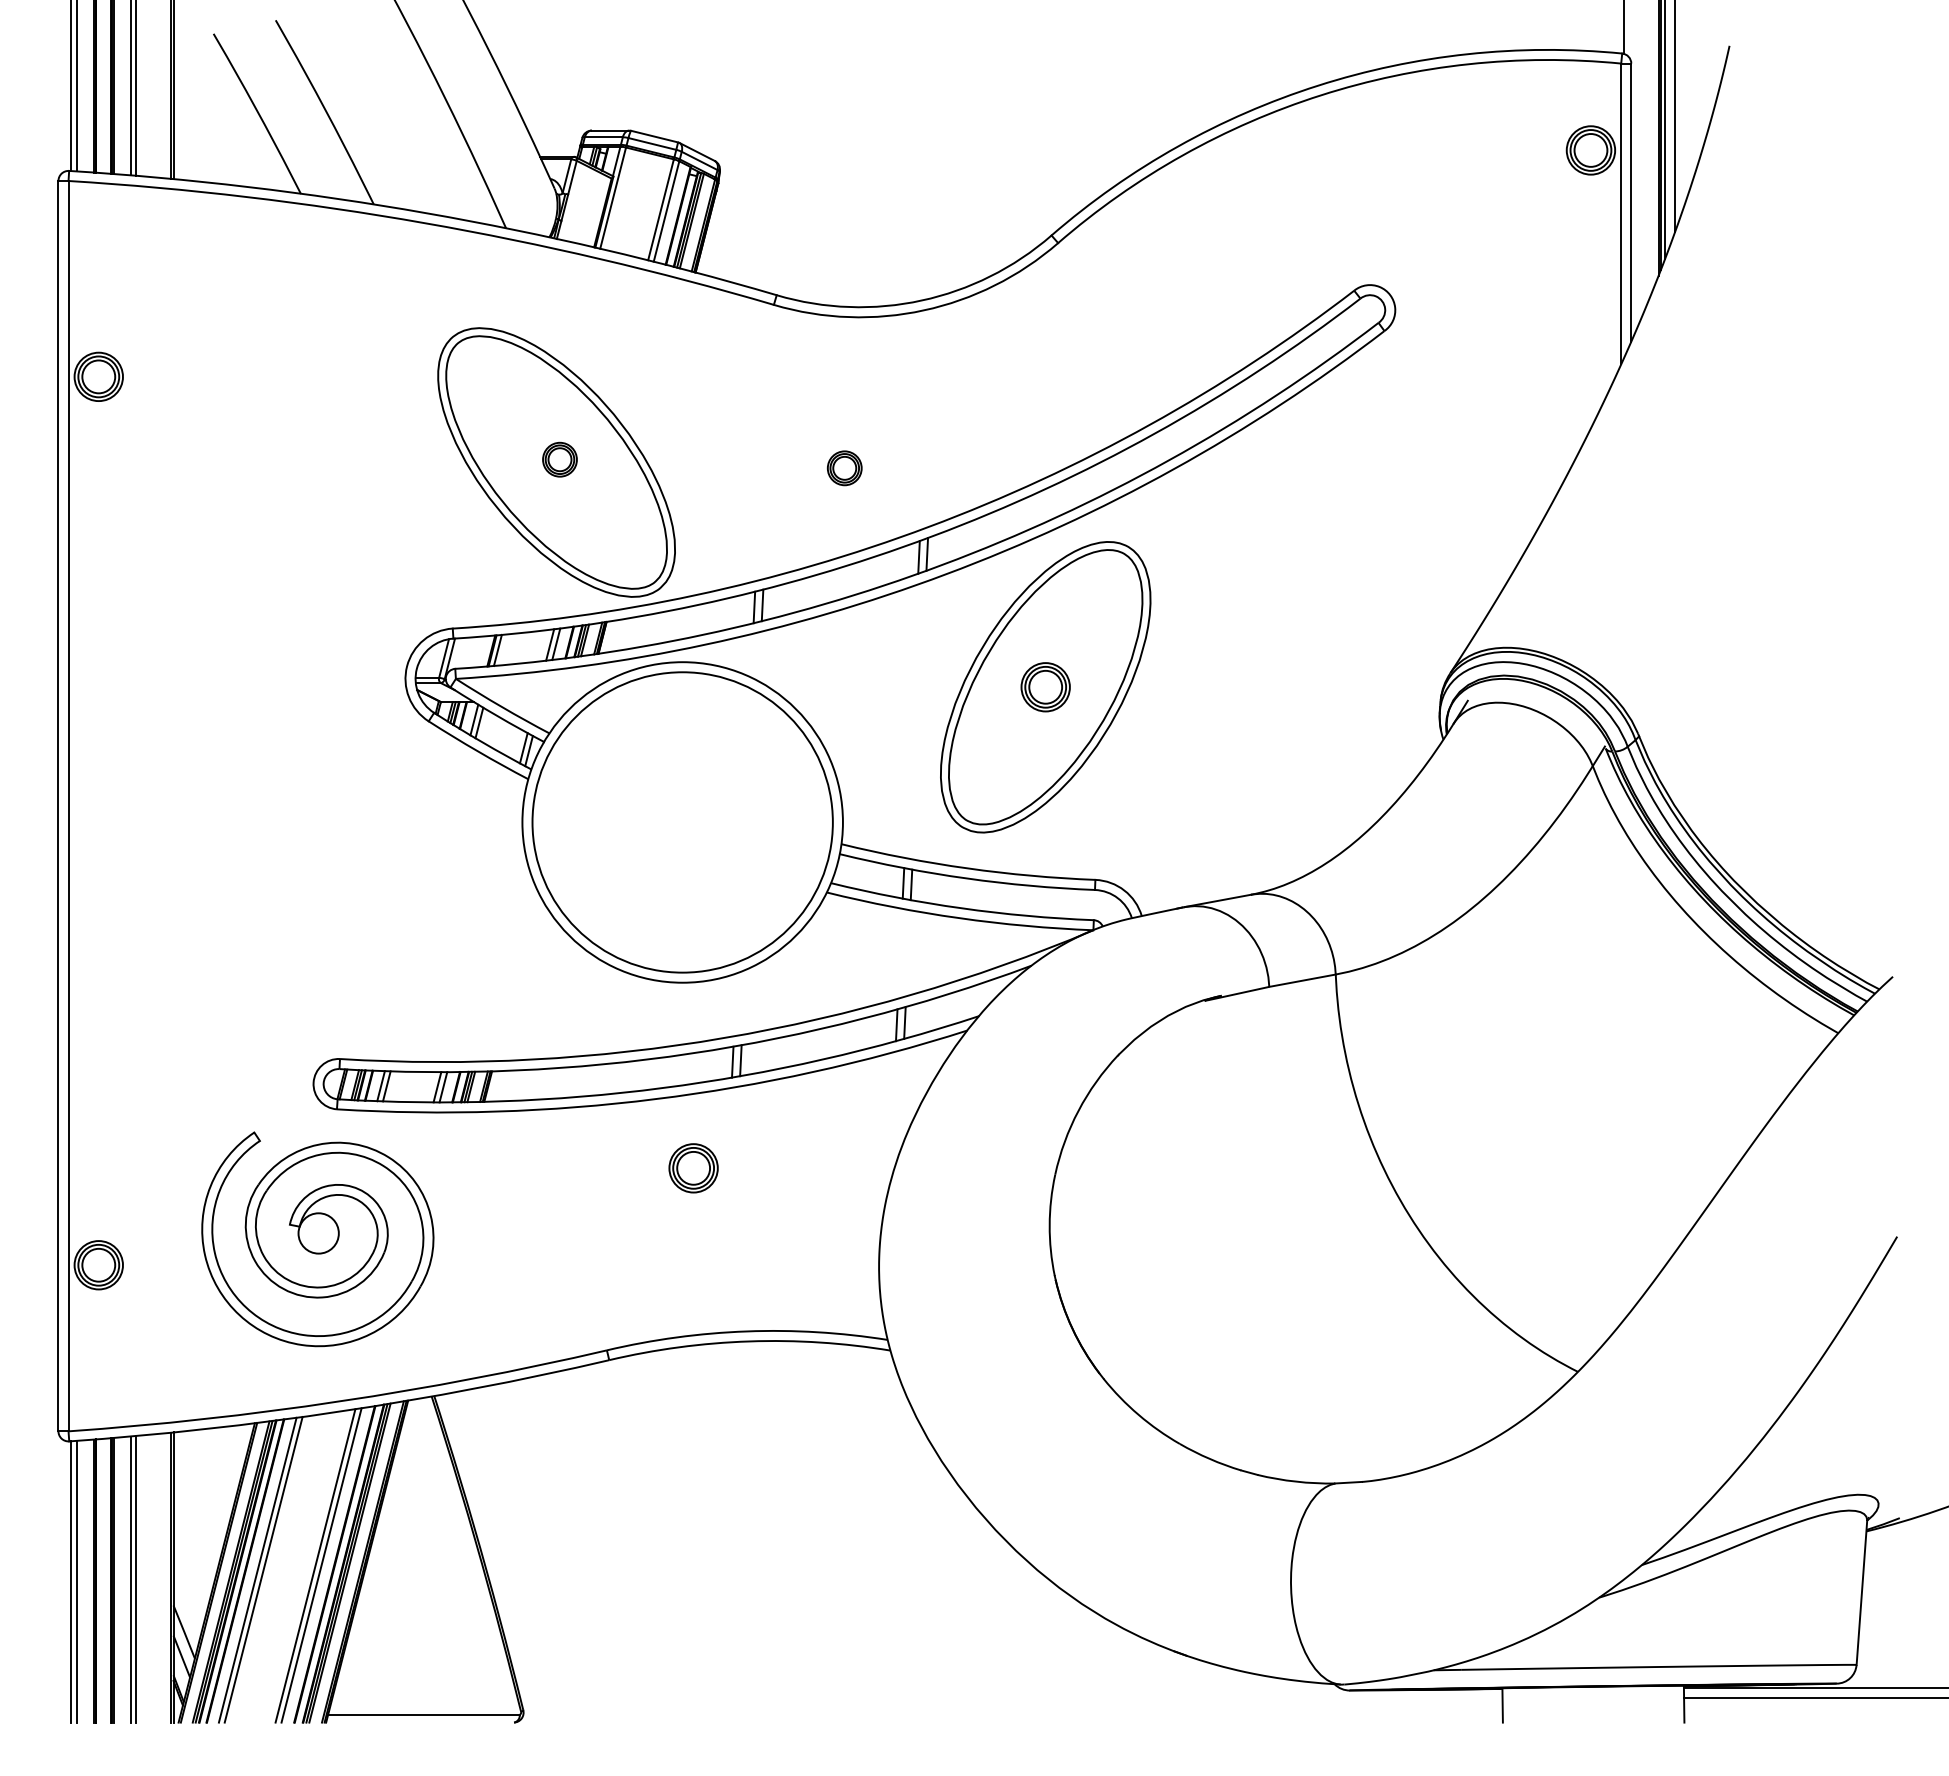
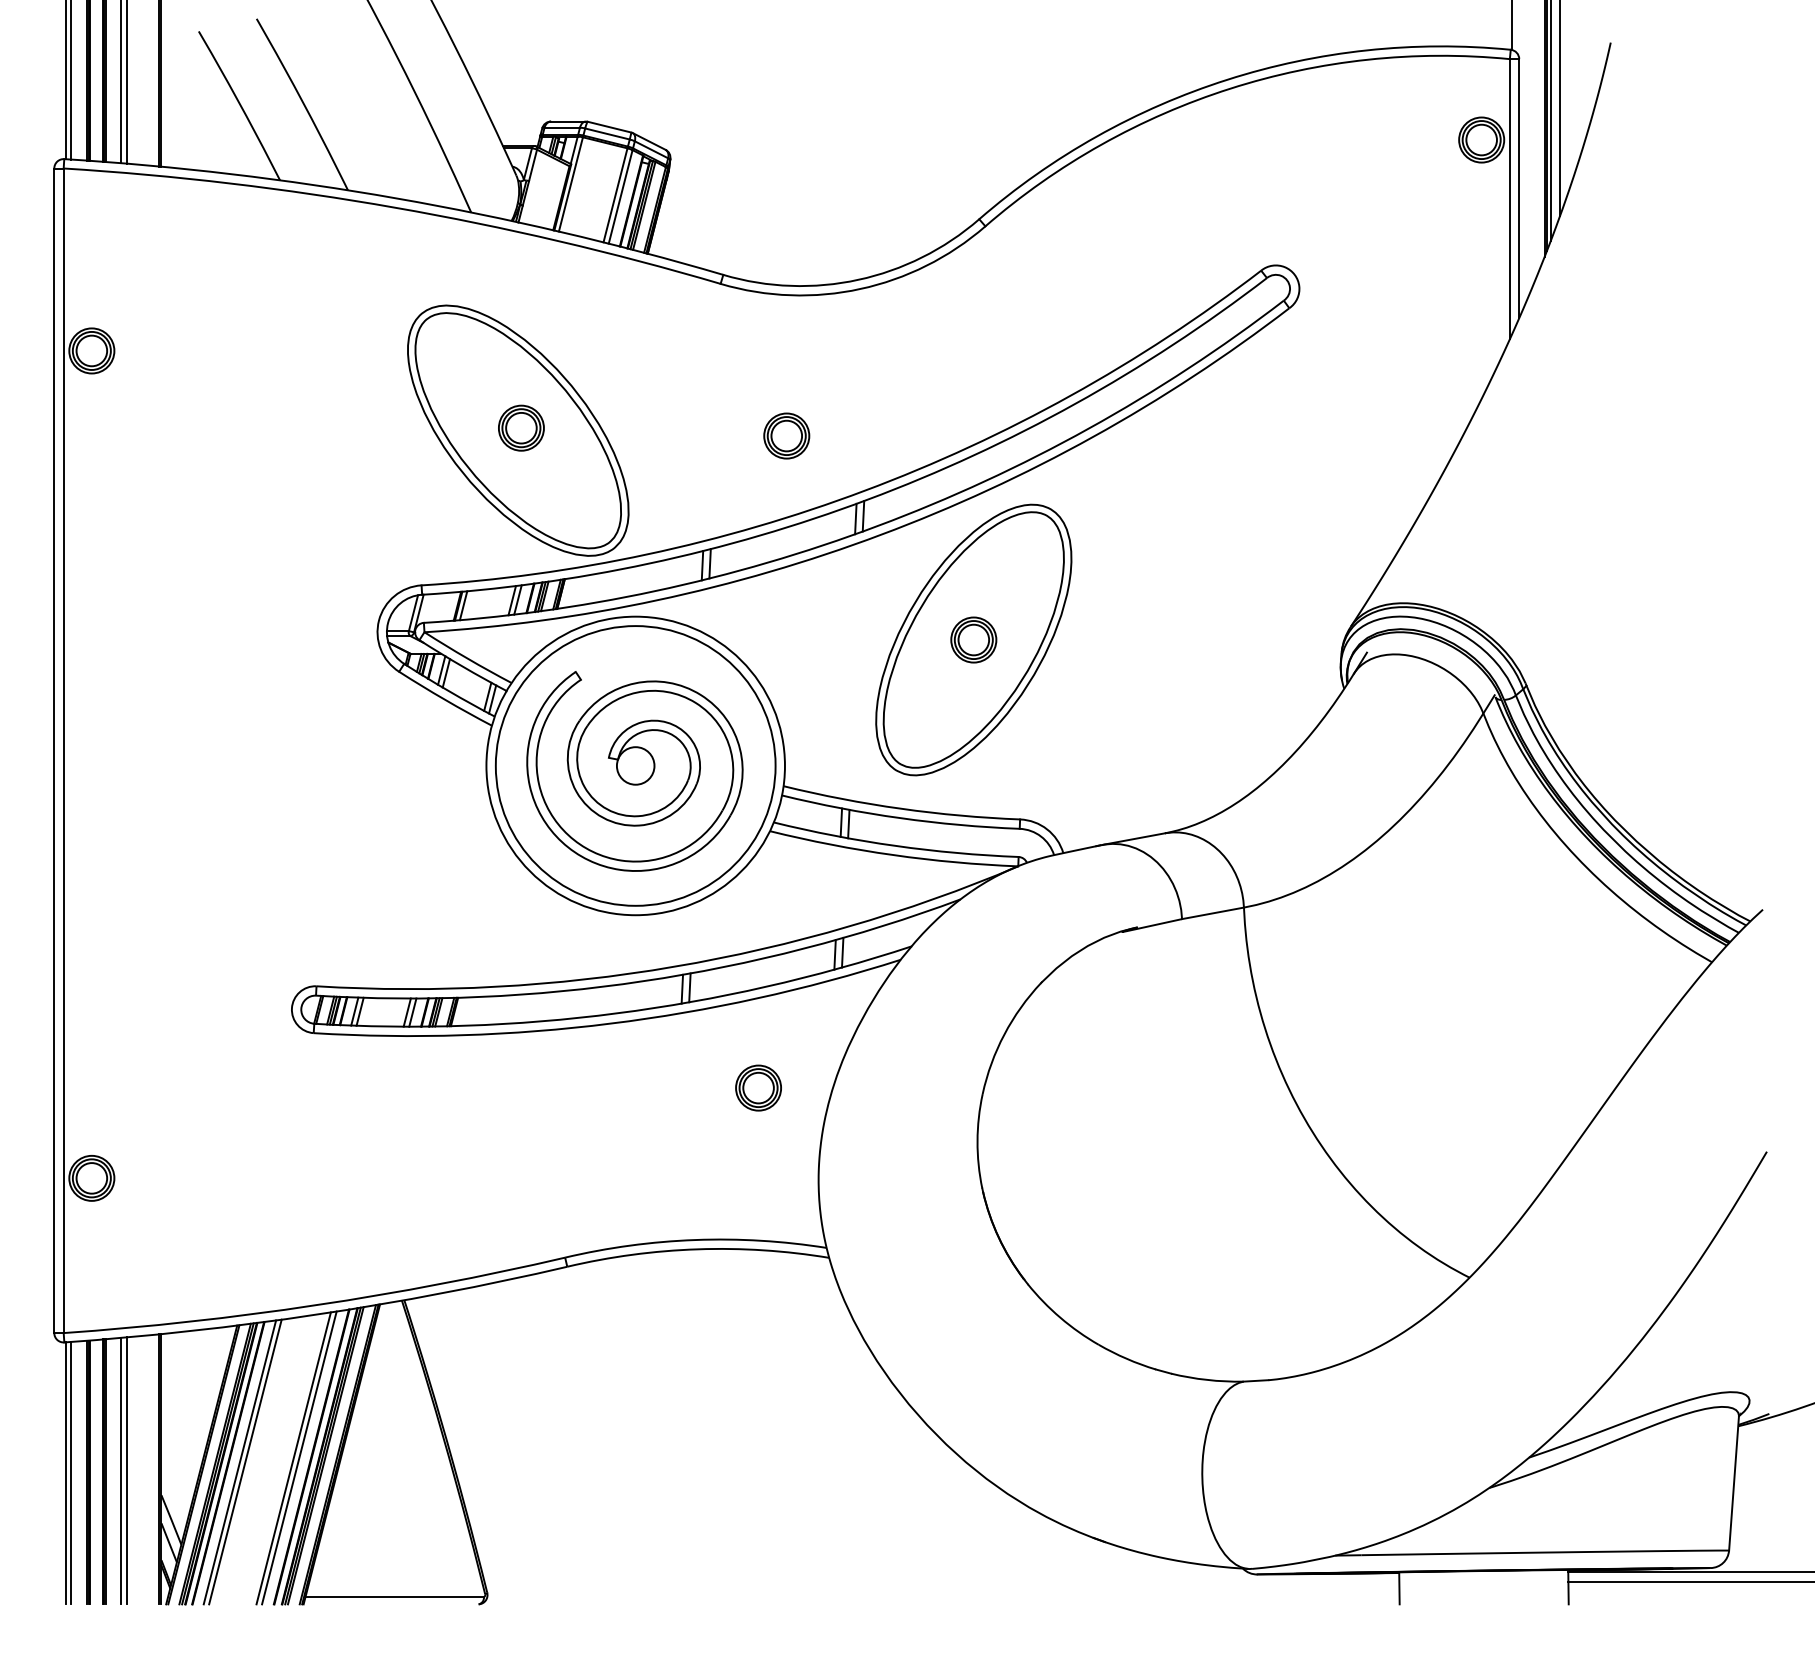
part: (559, 459) -> (520, 427), size x1.43
part: (844, 468) -> (786, 436), size x1.43
part: (693, 1168) -> (758, 1088), moved
part: (317, 1239) -> (634, 771), moved

